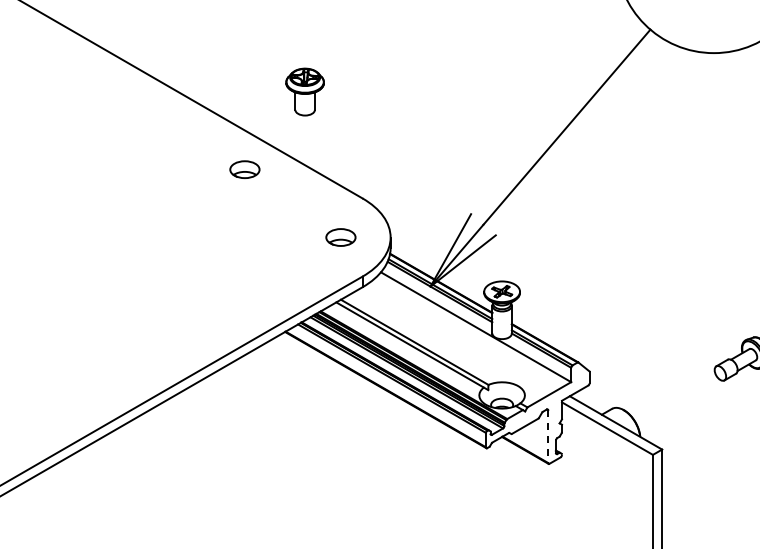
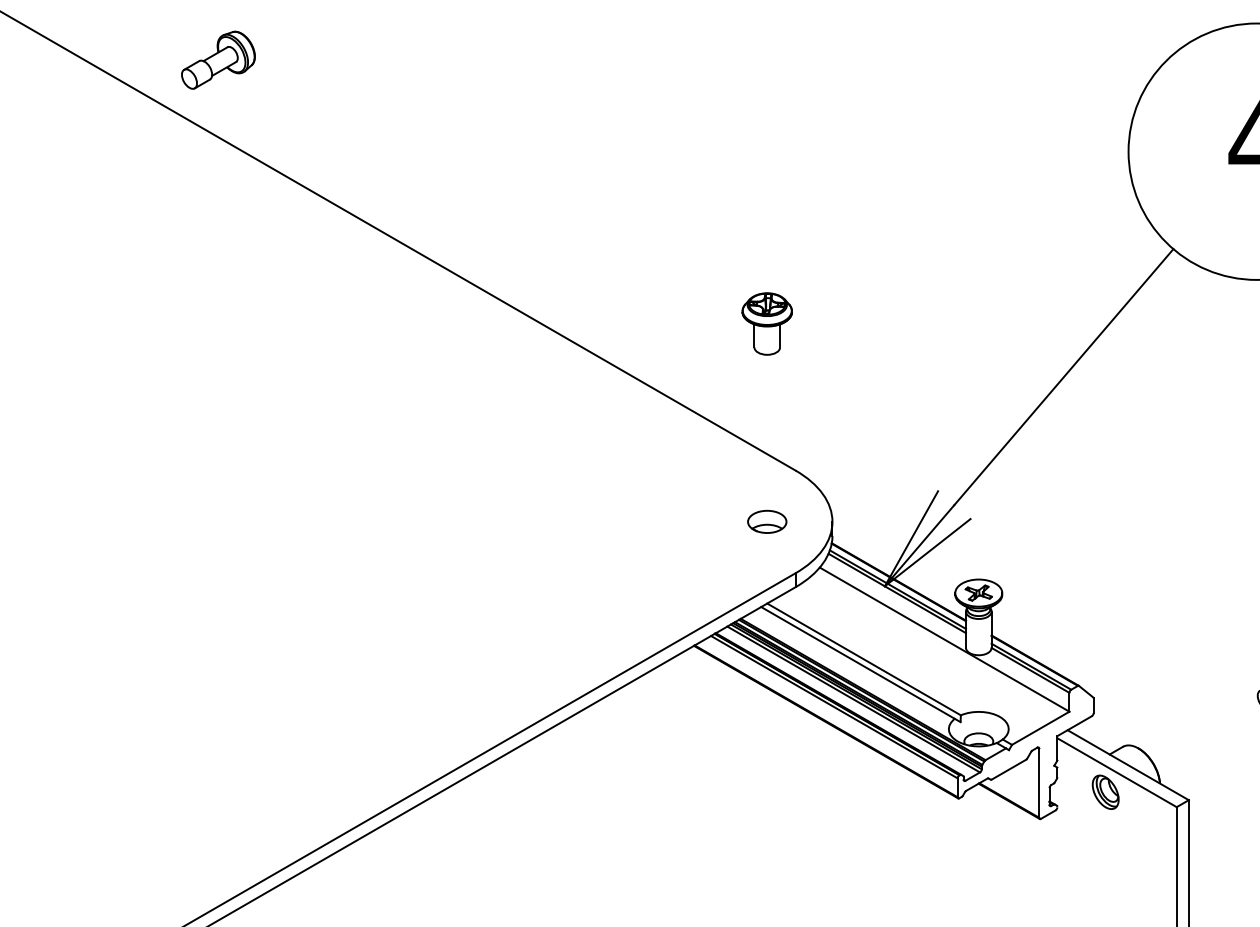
part: (304, 91) -> (766, 323), moved
part: (245, 169) -> (641, 432), removed
line: (548, 436) -> (1039, 783), dashed -> solid
part: (598, 442) -> (1105, 791), added

